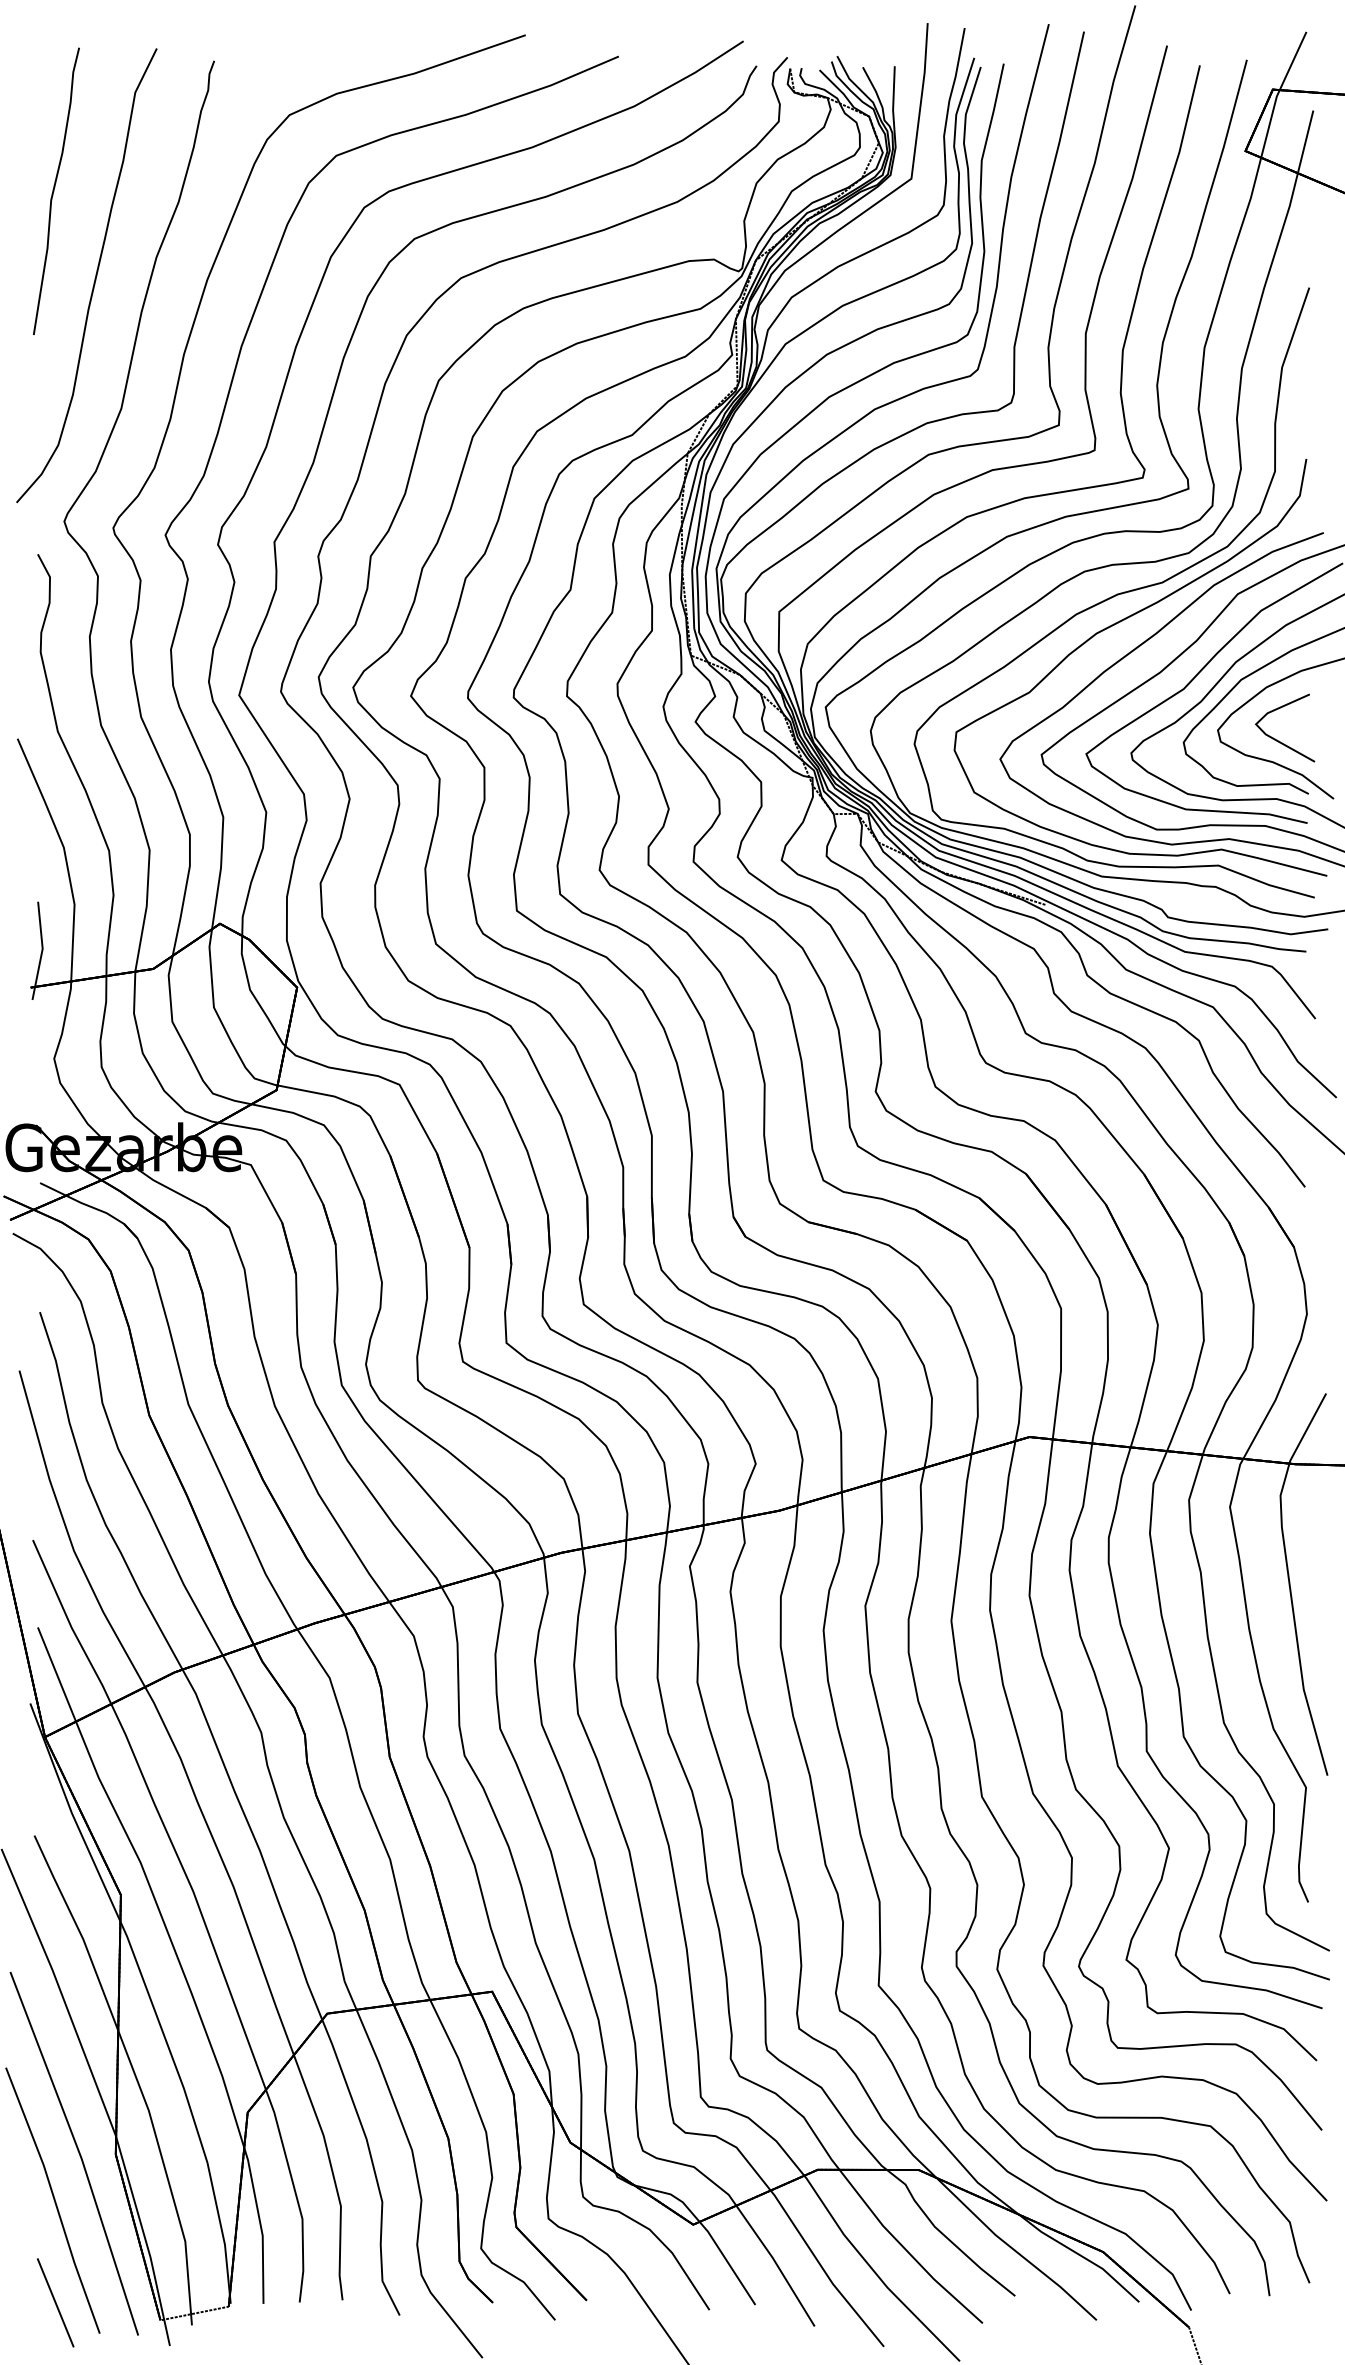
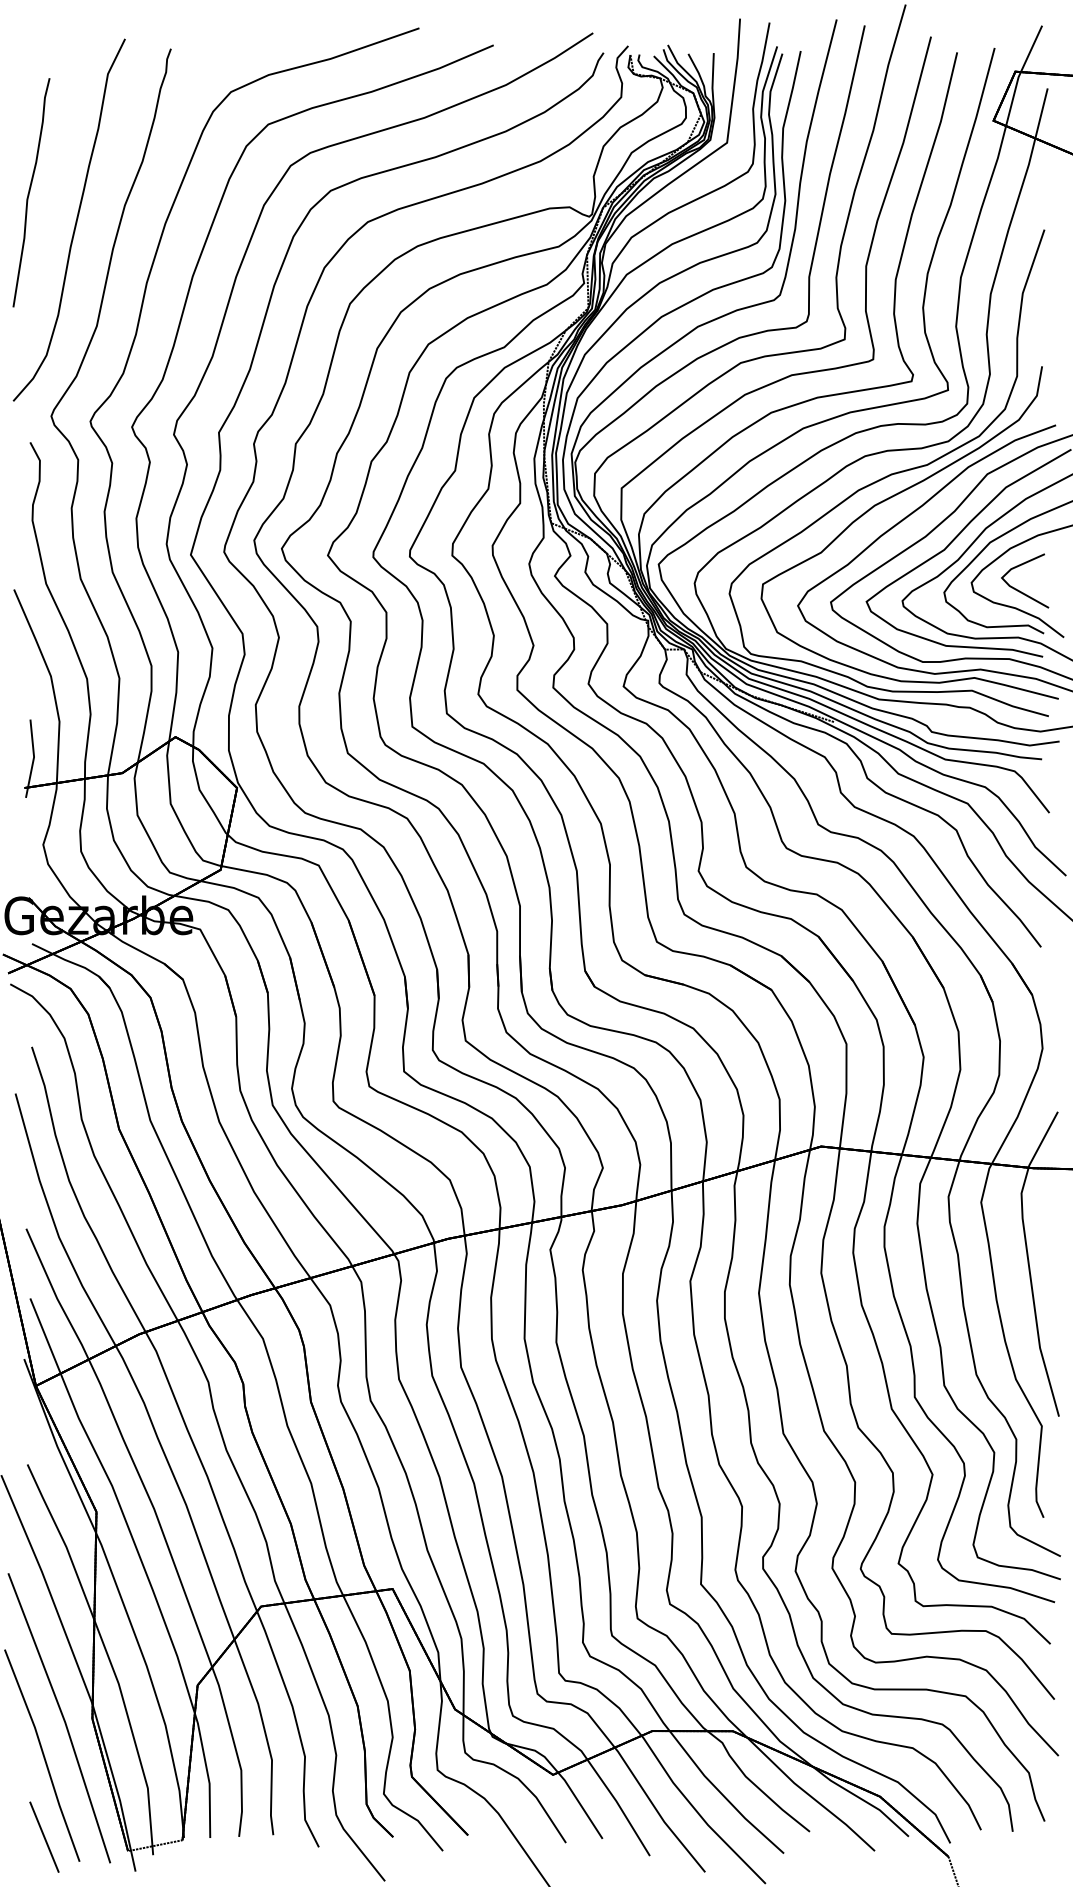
curve: (54, 191) -> (29, 192), moved

